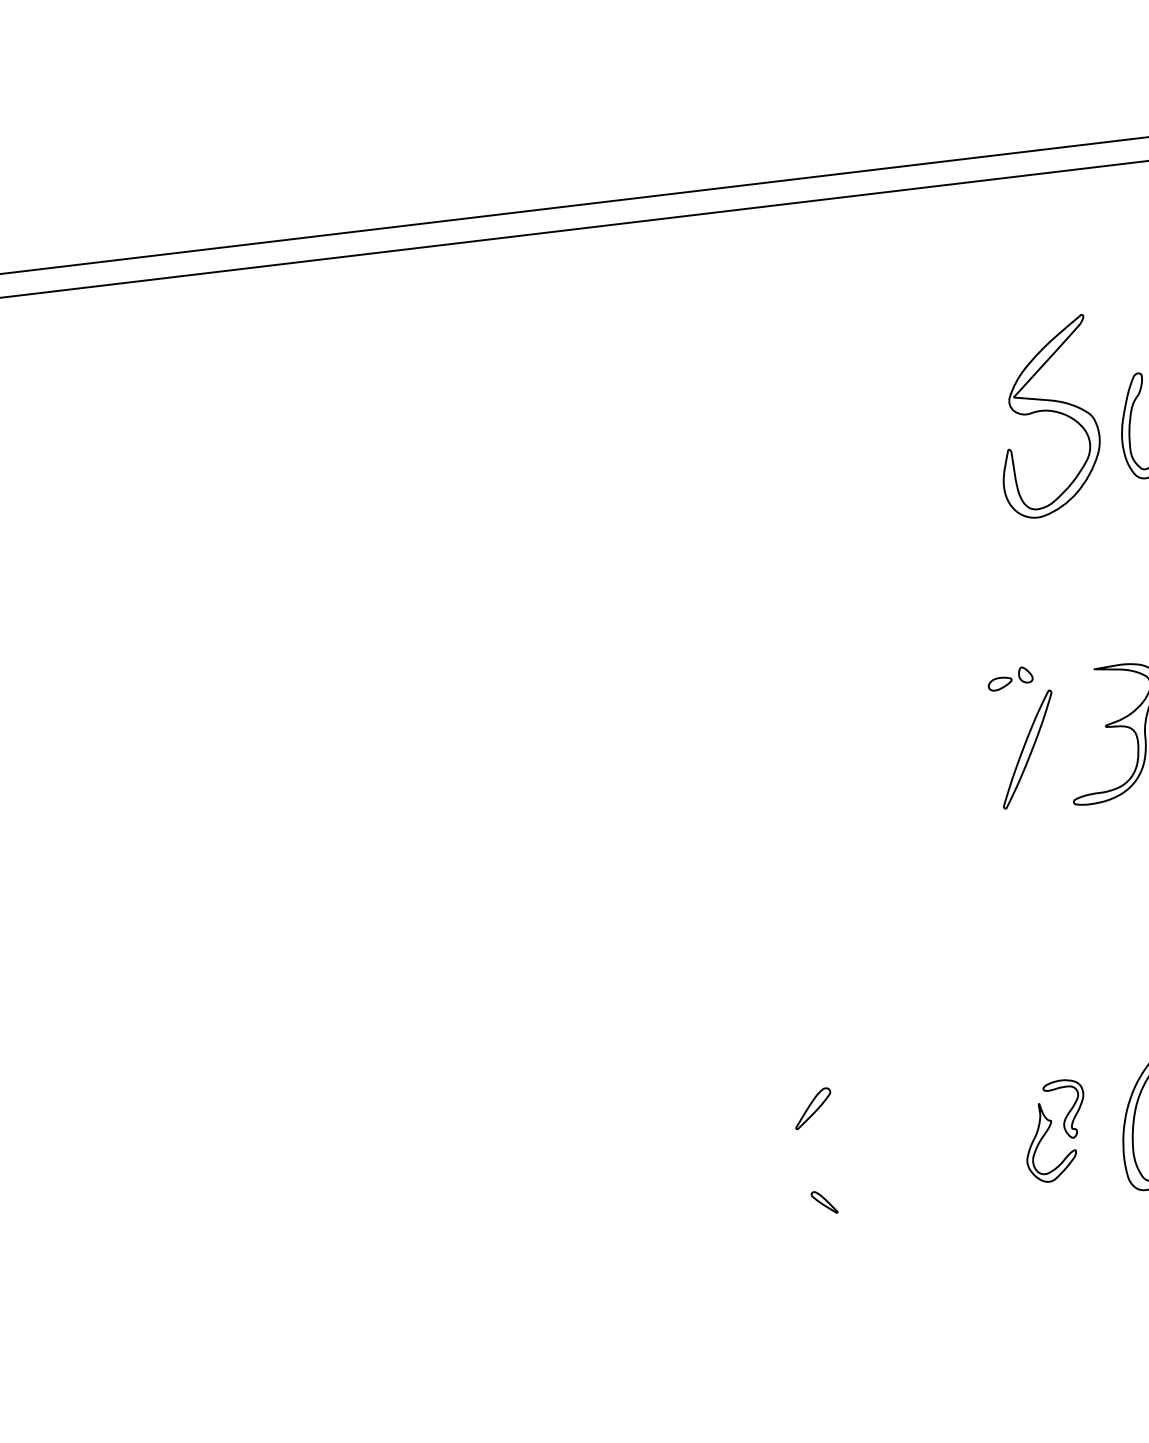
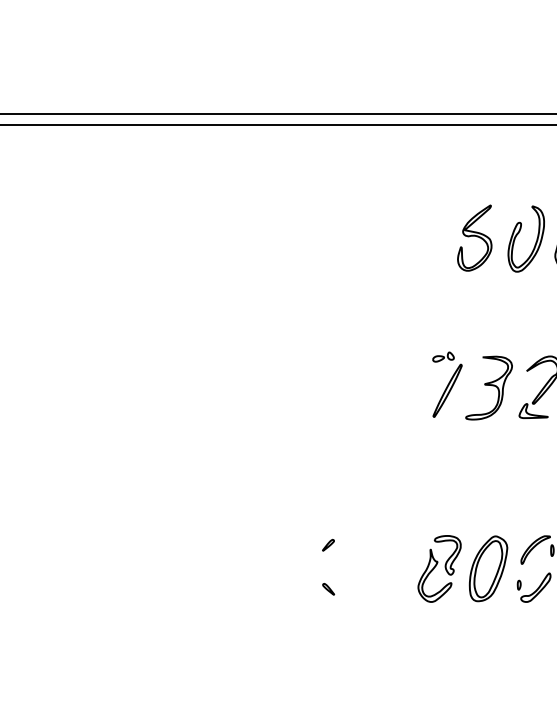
part: (1045, 416) -> (474, 237), size x0.71
part: (813, 1109) -> (328, 545), size x0.62
part: (1055, 1130) -> (439, 568), size x1.43

